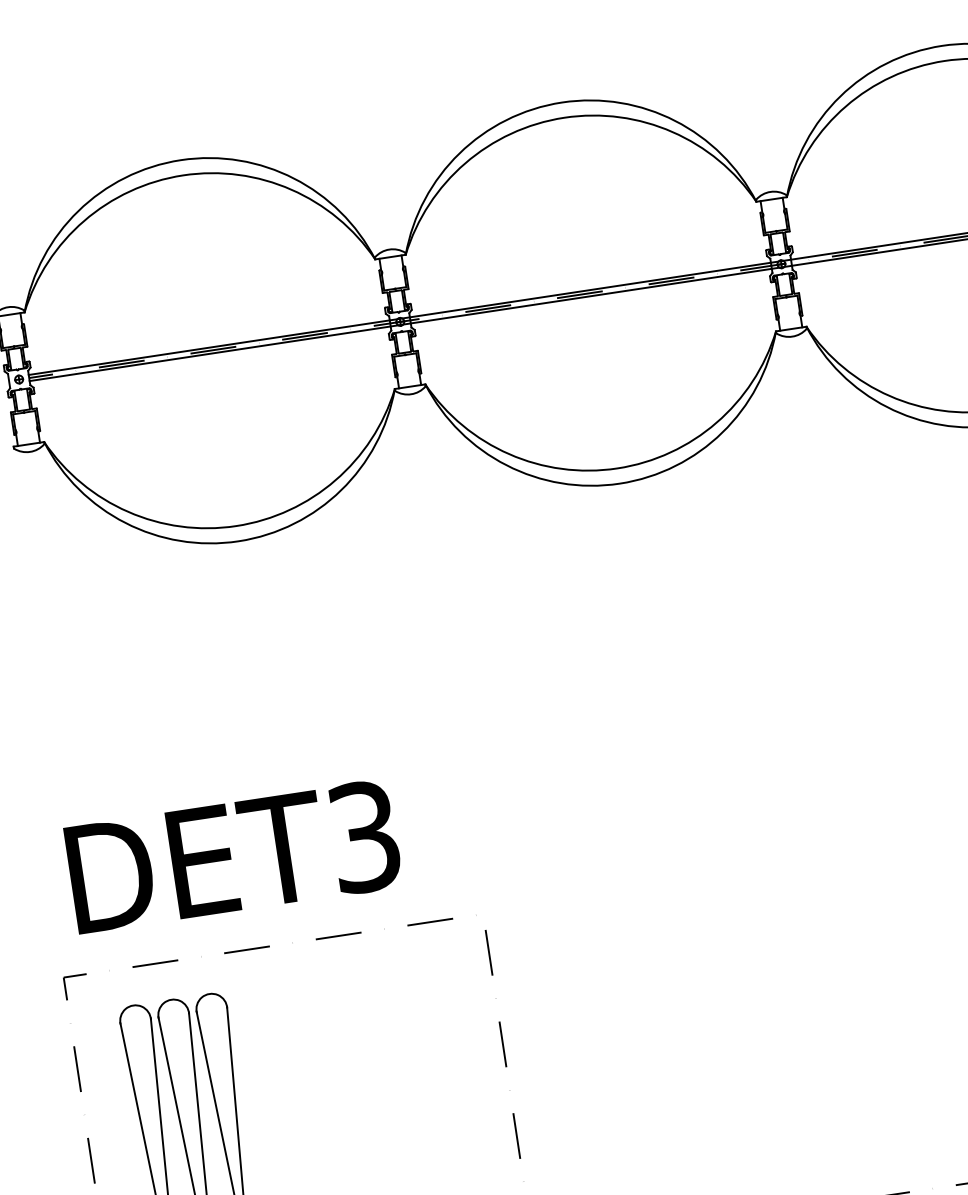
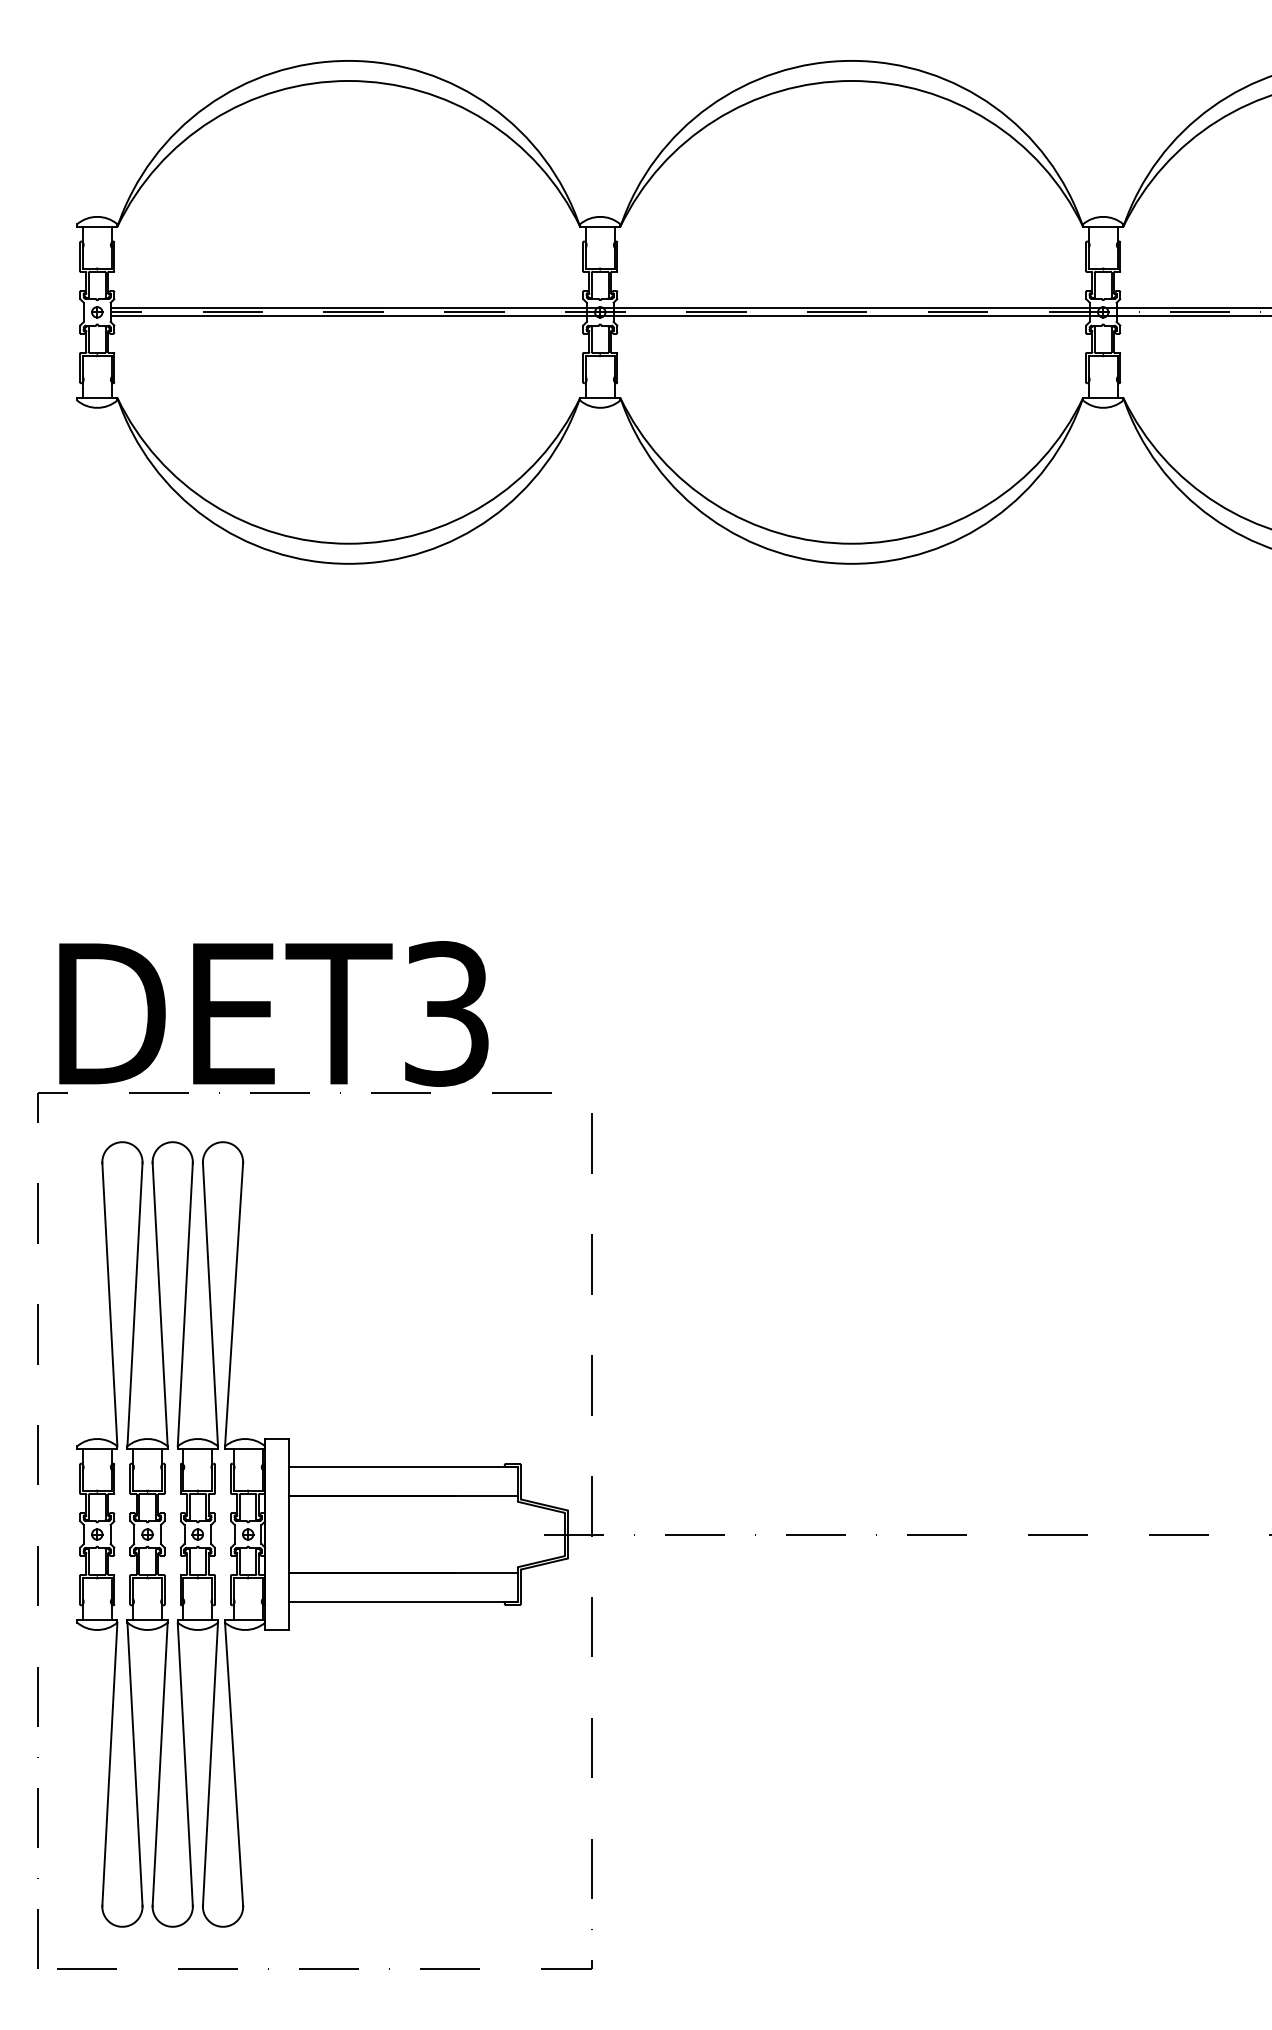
text: (233, 856) -> (273, 1013), moved

